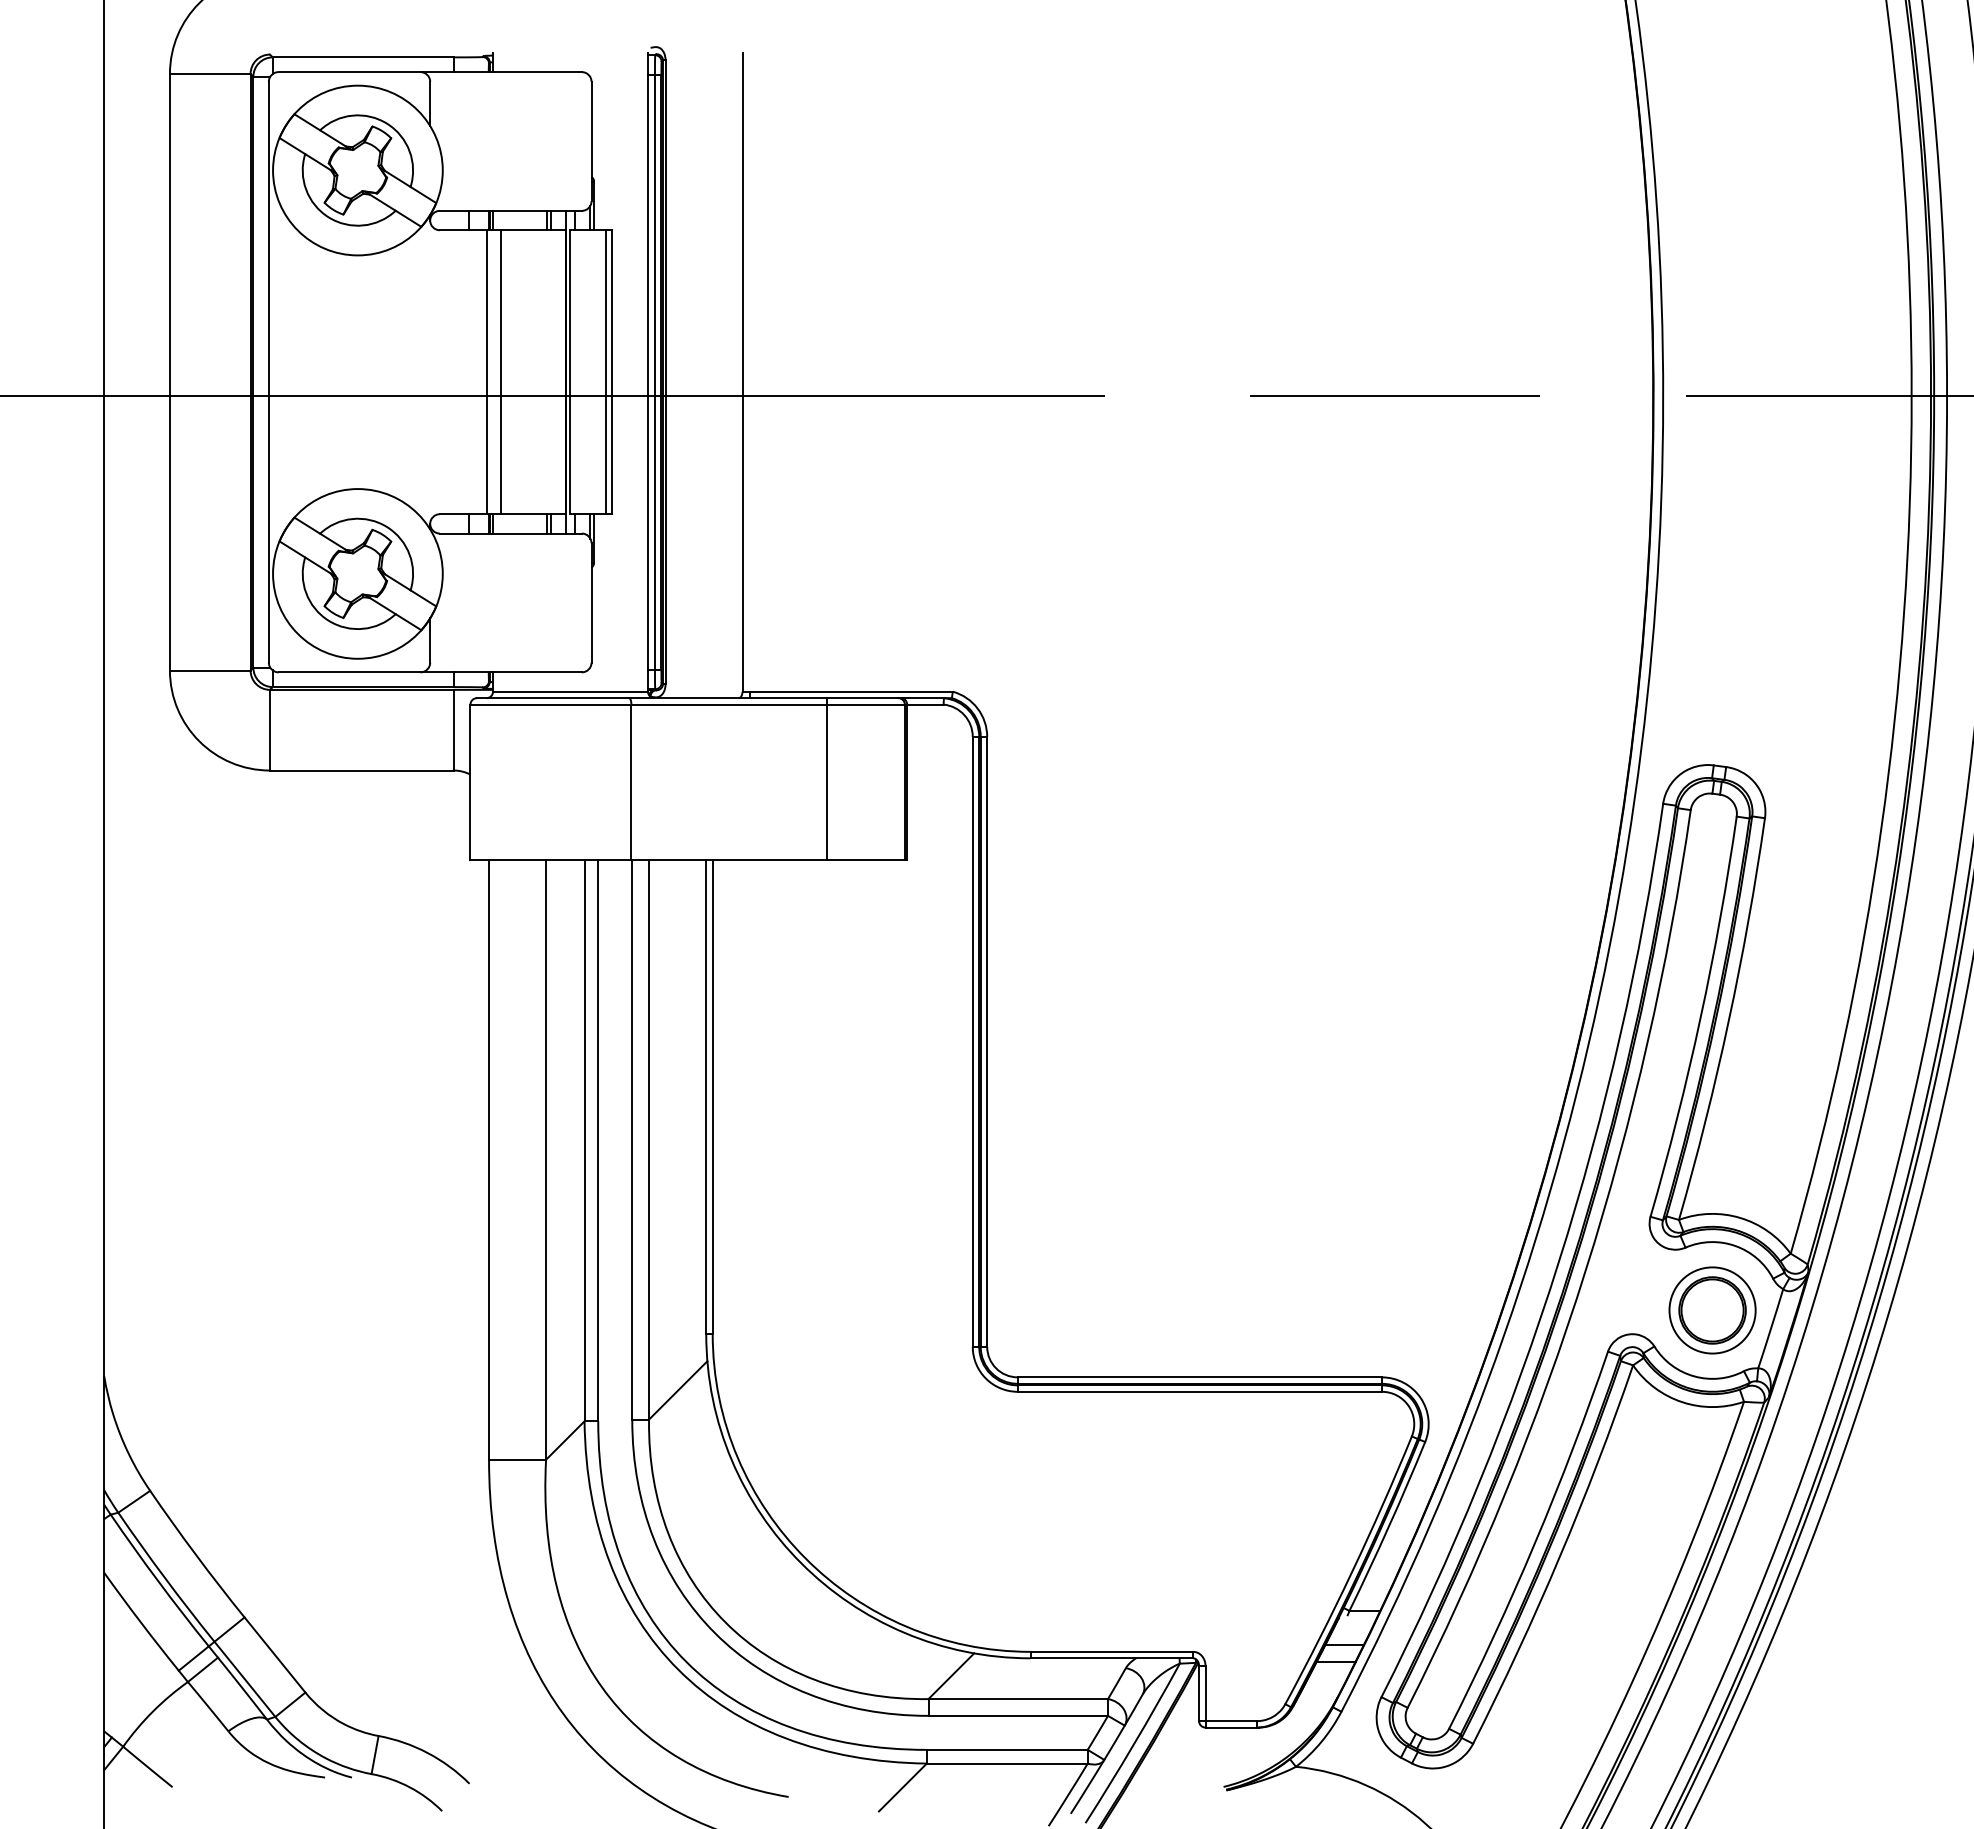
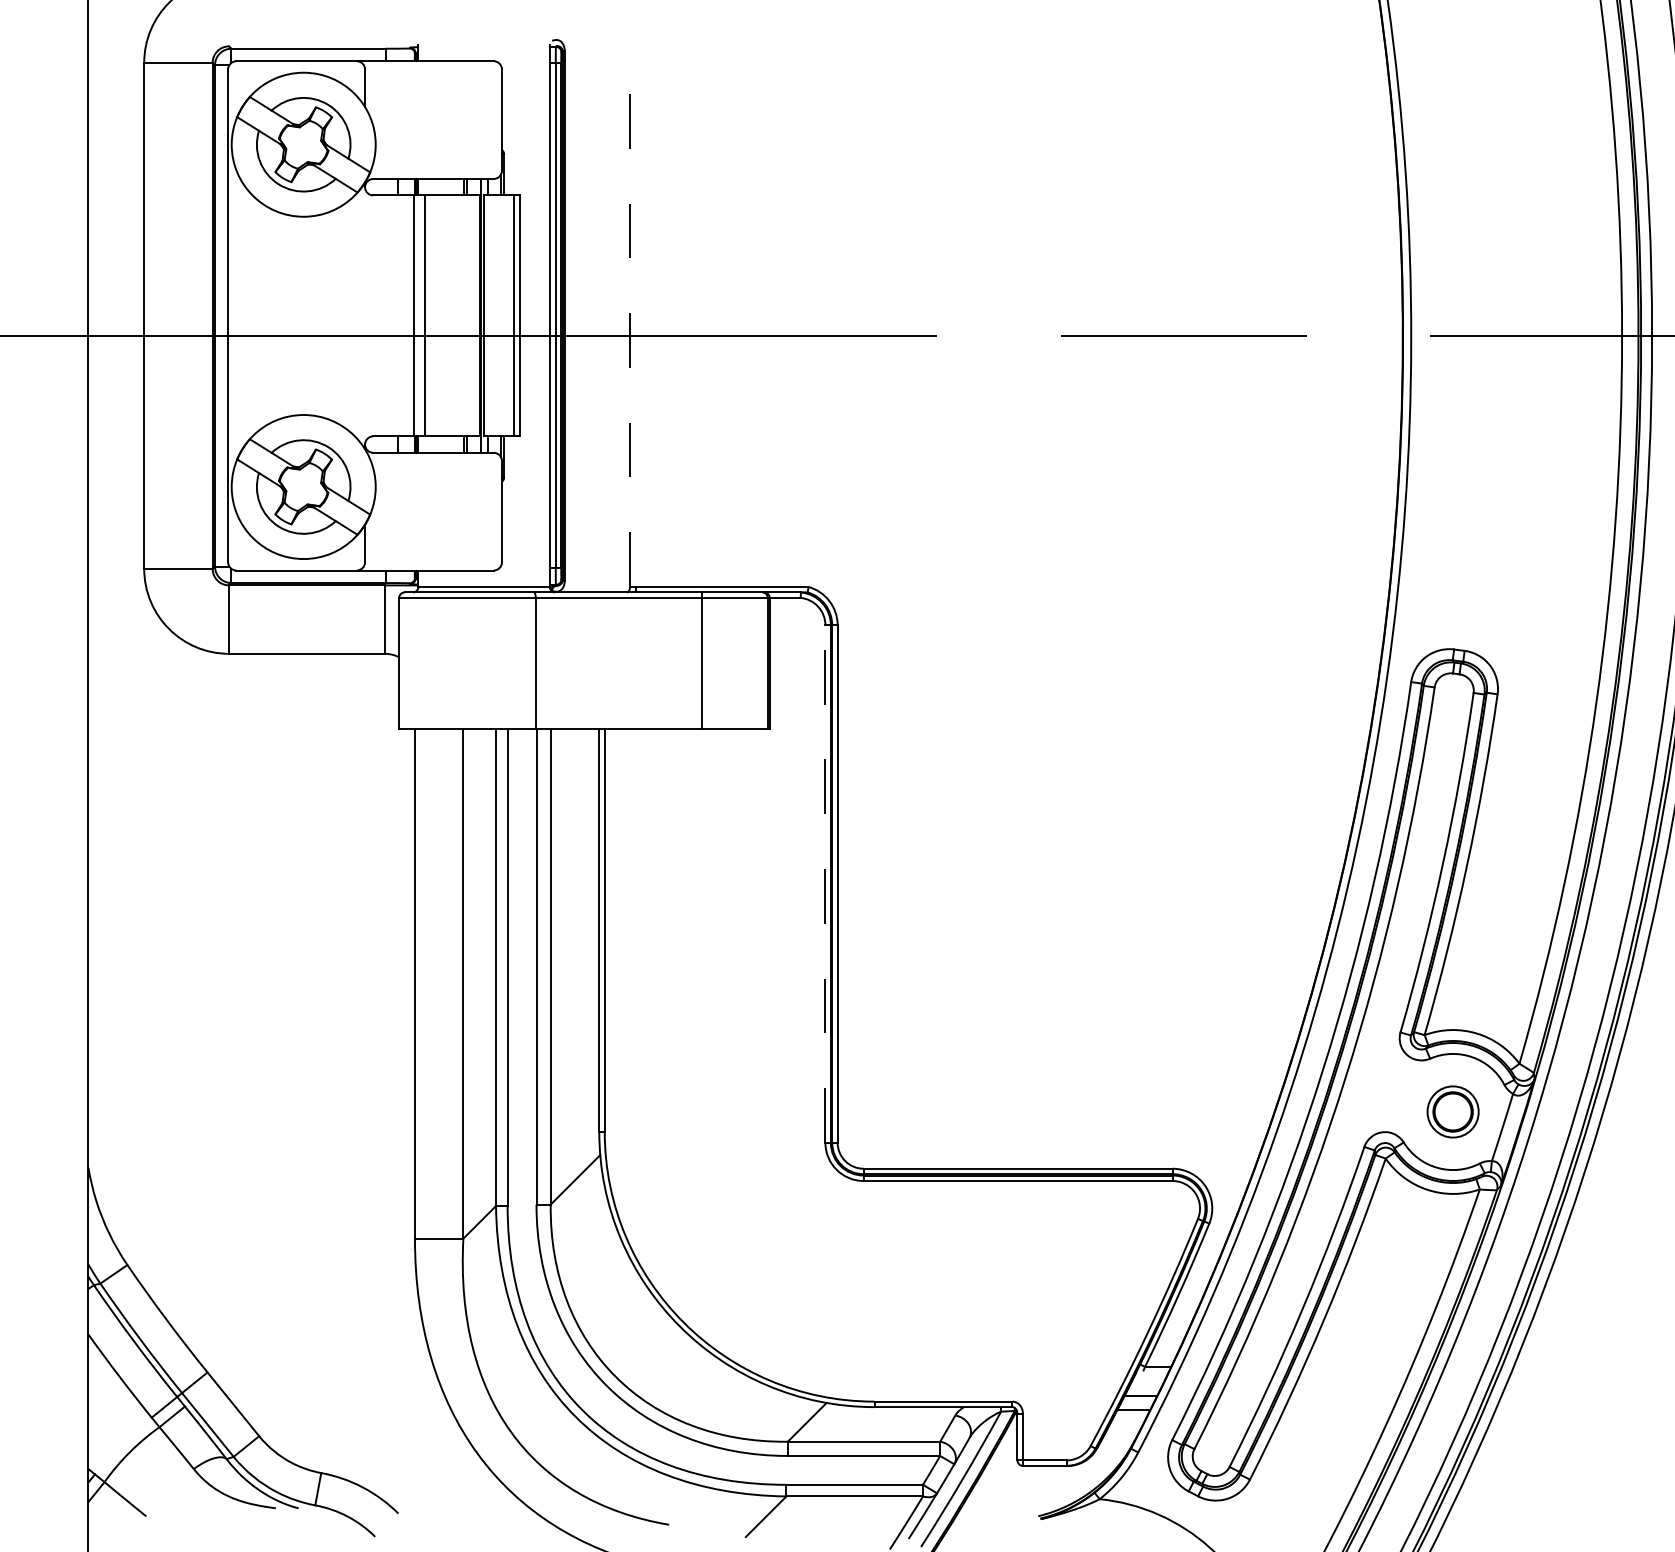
line: (742, 371) -> (630, 315), solid -> dashed
line: (972, 1041) -> (825, 883), solid -> dashed
part: (1712, 1310) -> (1453, 1112), size x0.7

